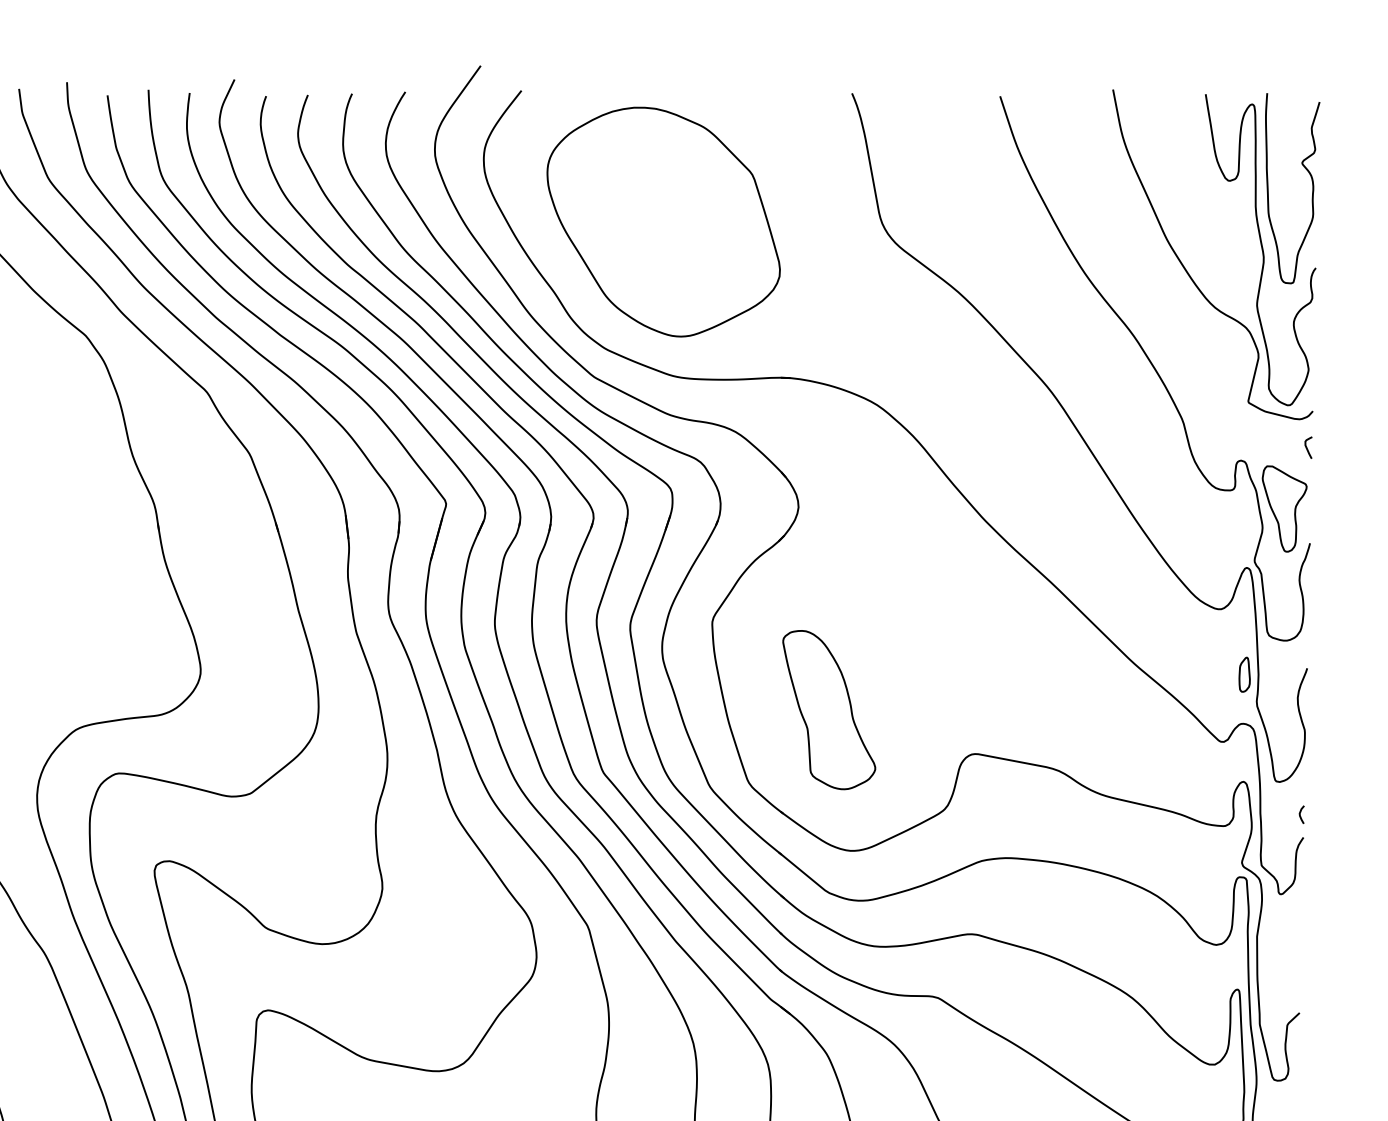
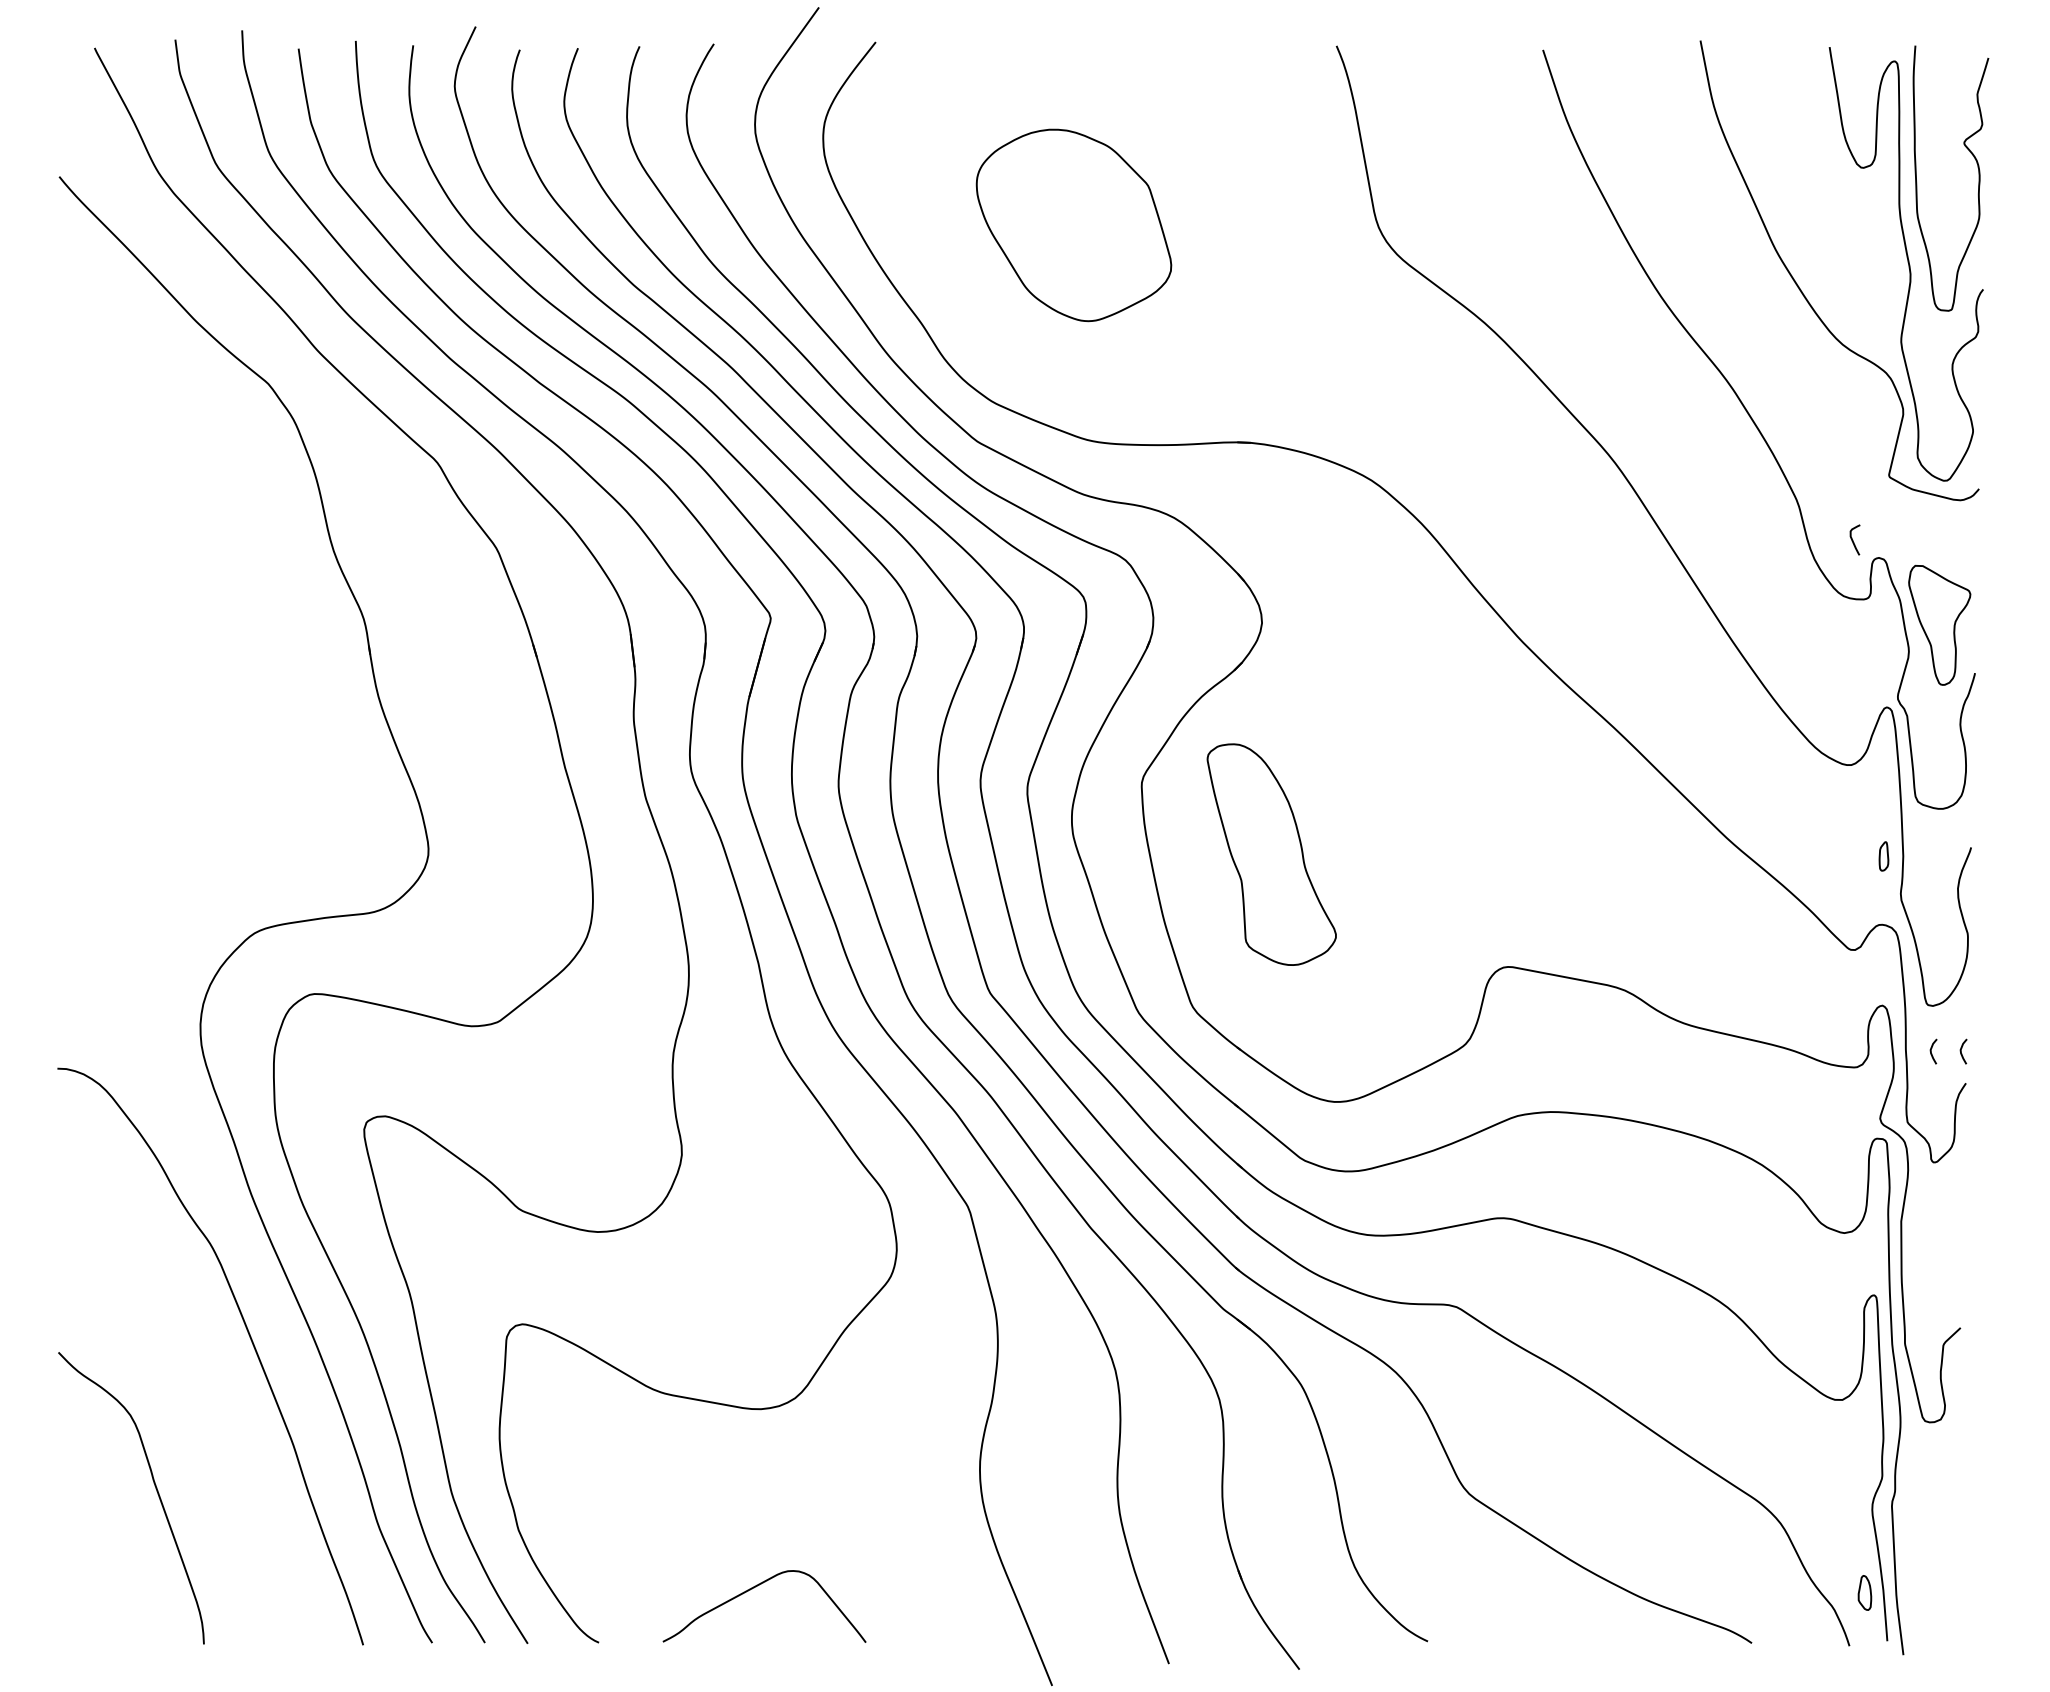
part: (663, 222) -> (1073, 225), size x0.6
curve: (1307, 448) -> (1853, 540), moved
part: (1244, 674) -> (1883, 856), size x0.6
part: (829, 709) -> (1271, 854), moved
curve: (1278, 814) -> (1931, 1051), added

